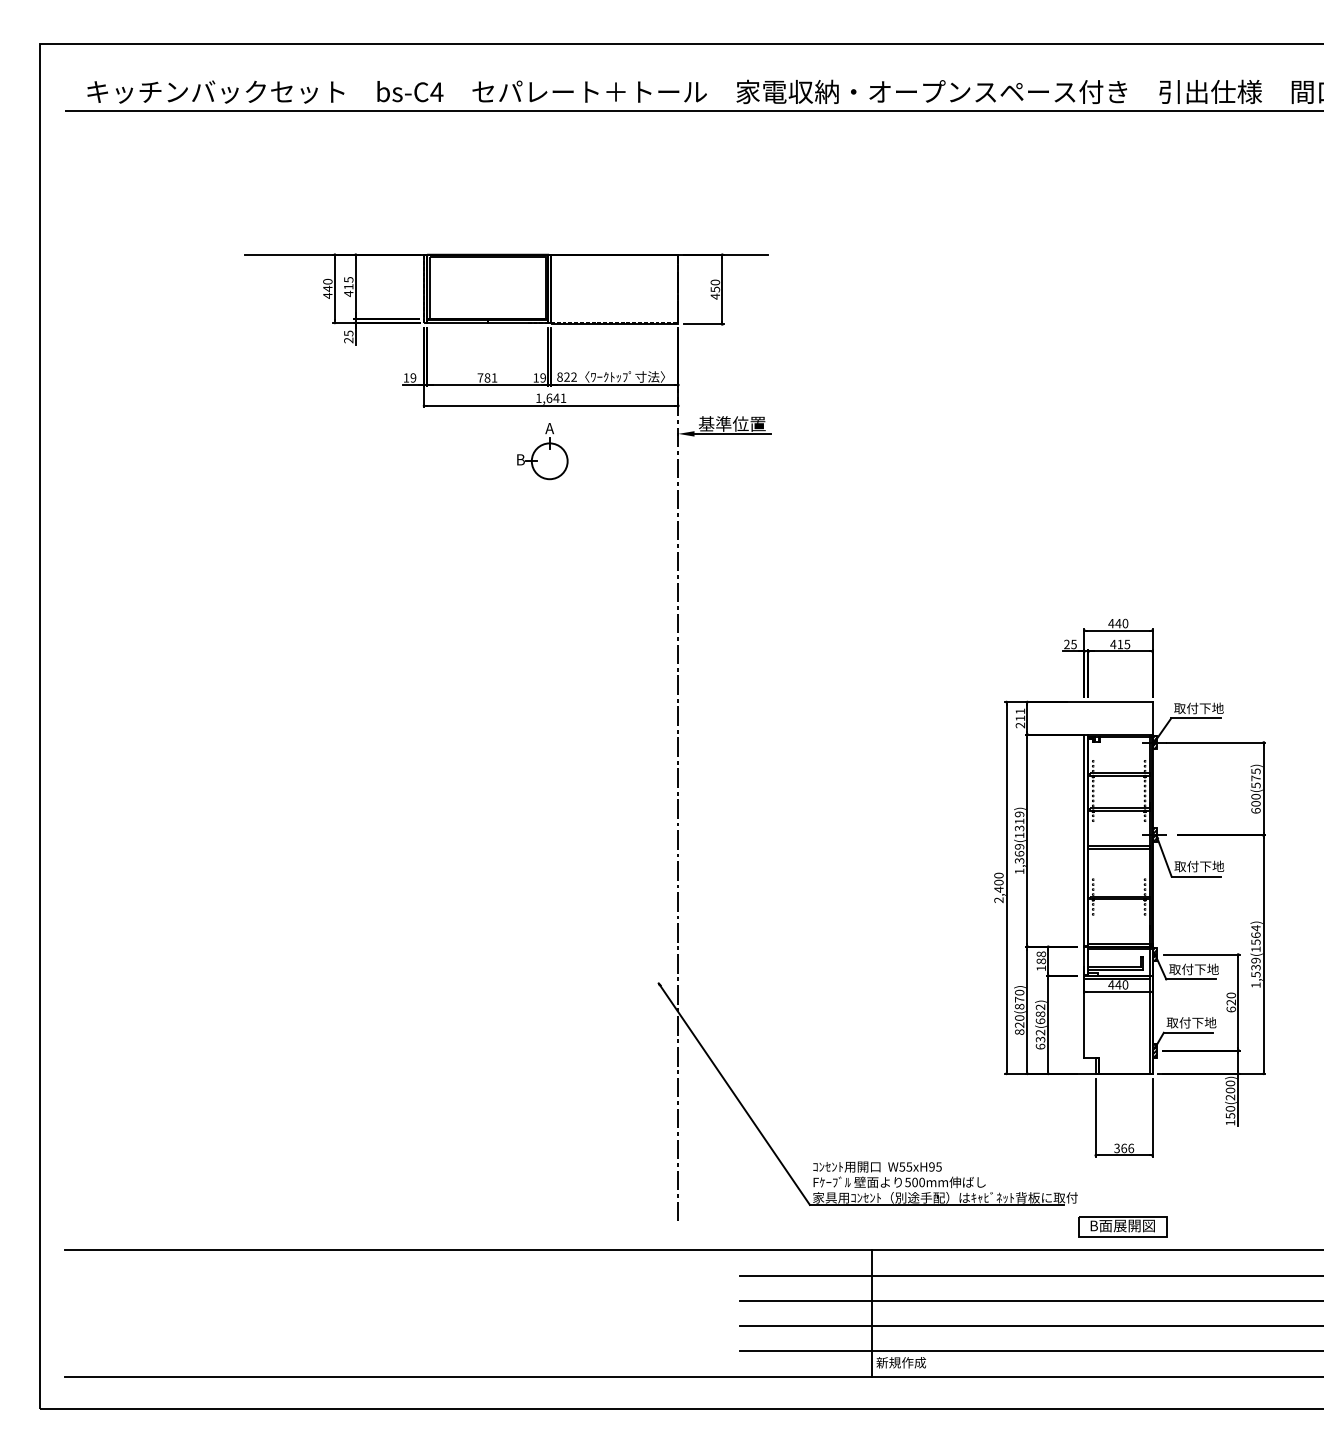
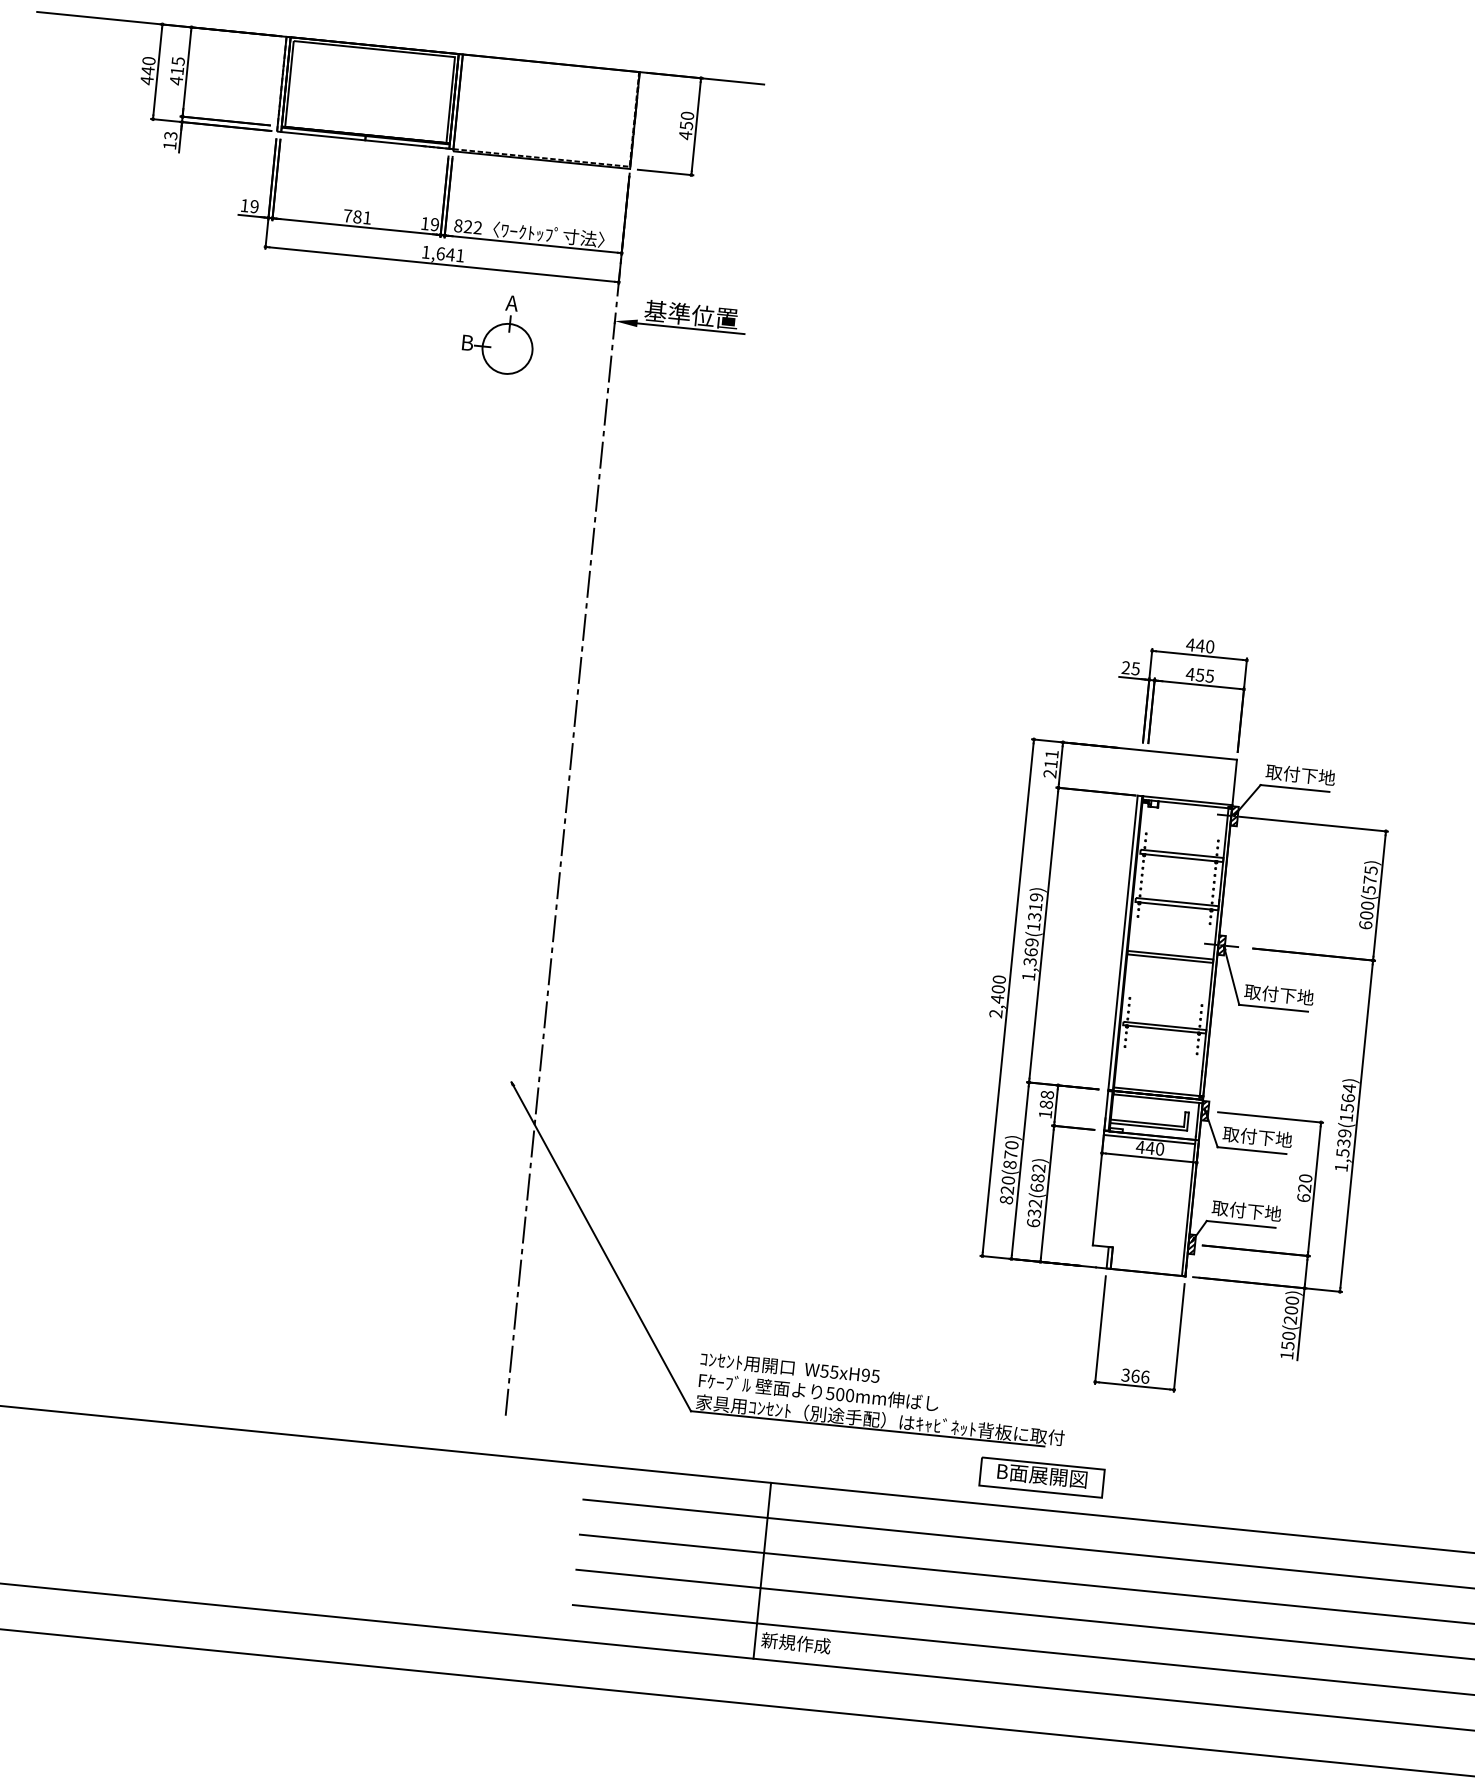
text: (348, 336) -> (170, 140), 25 -> 13
part: (542, 451) -> (498, 334), moved
text: (1120, 644) -> (1200, 675), 415 -> 455
part: (1122, 1226) -> (1041, 1476), moved

